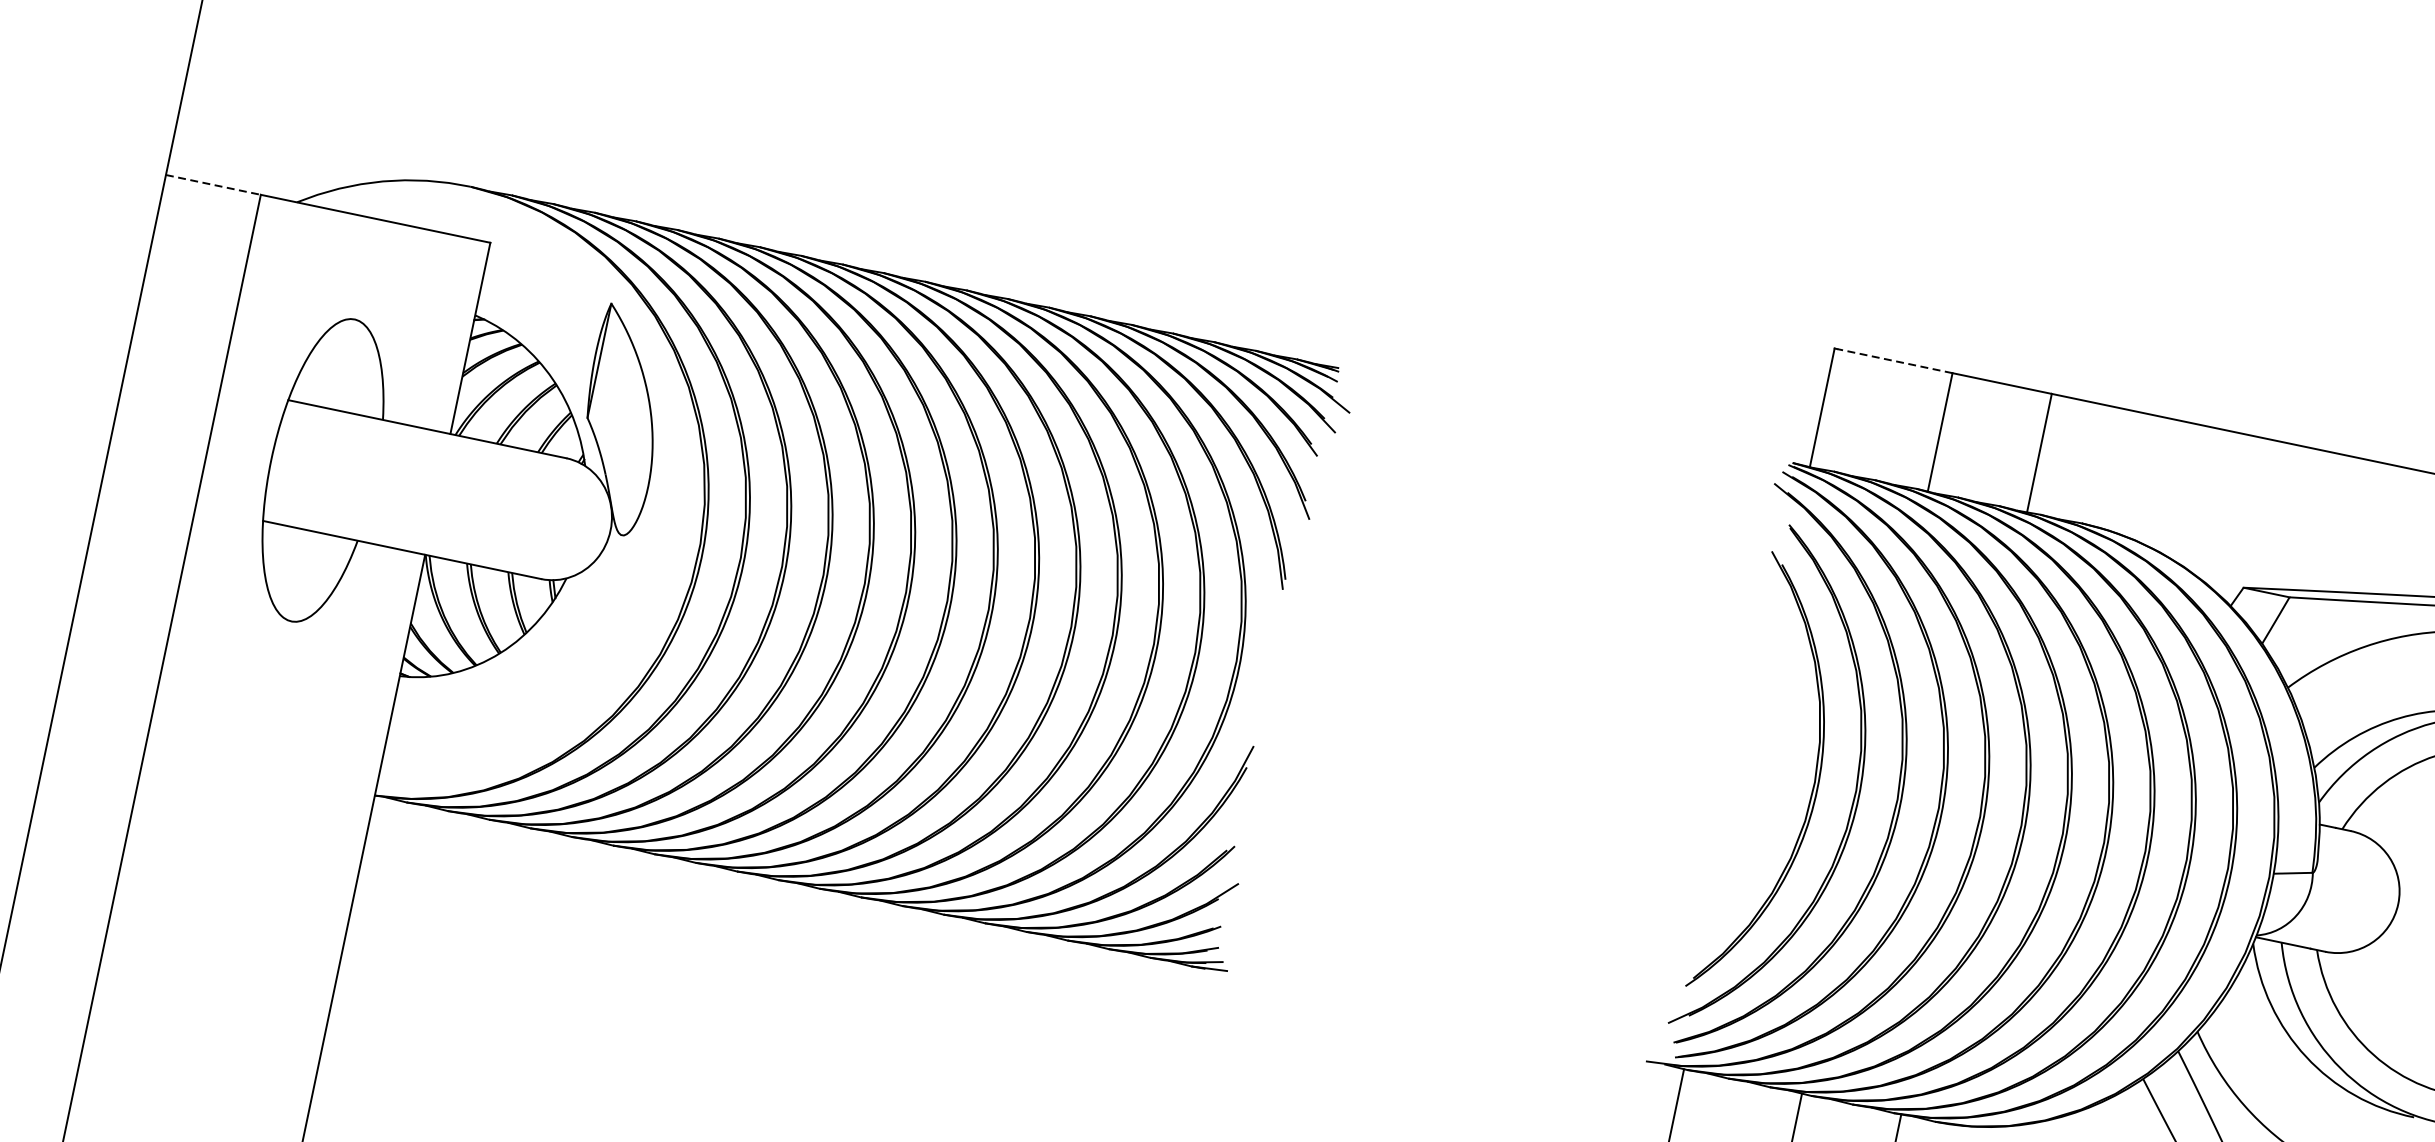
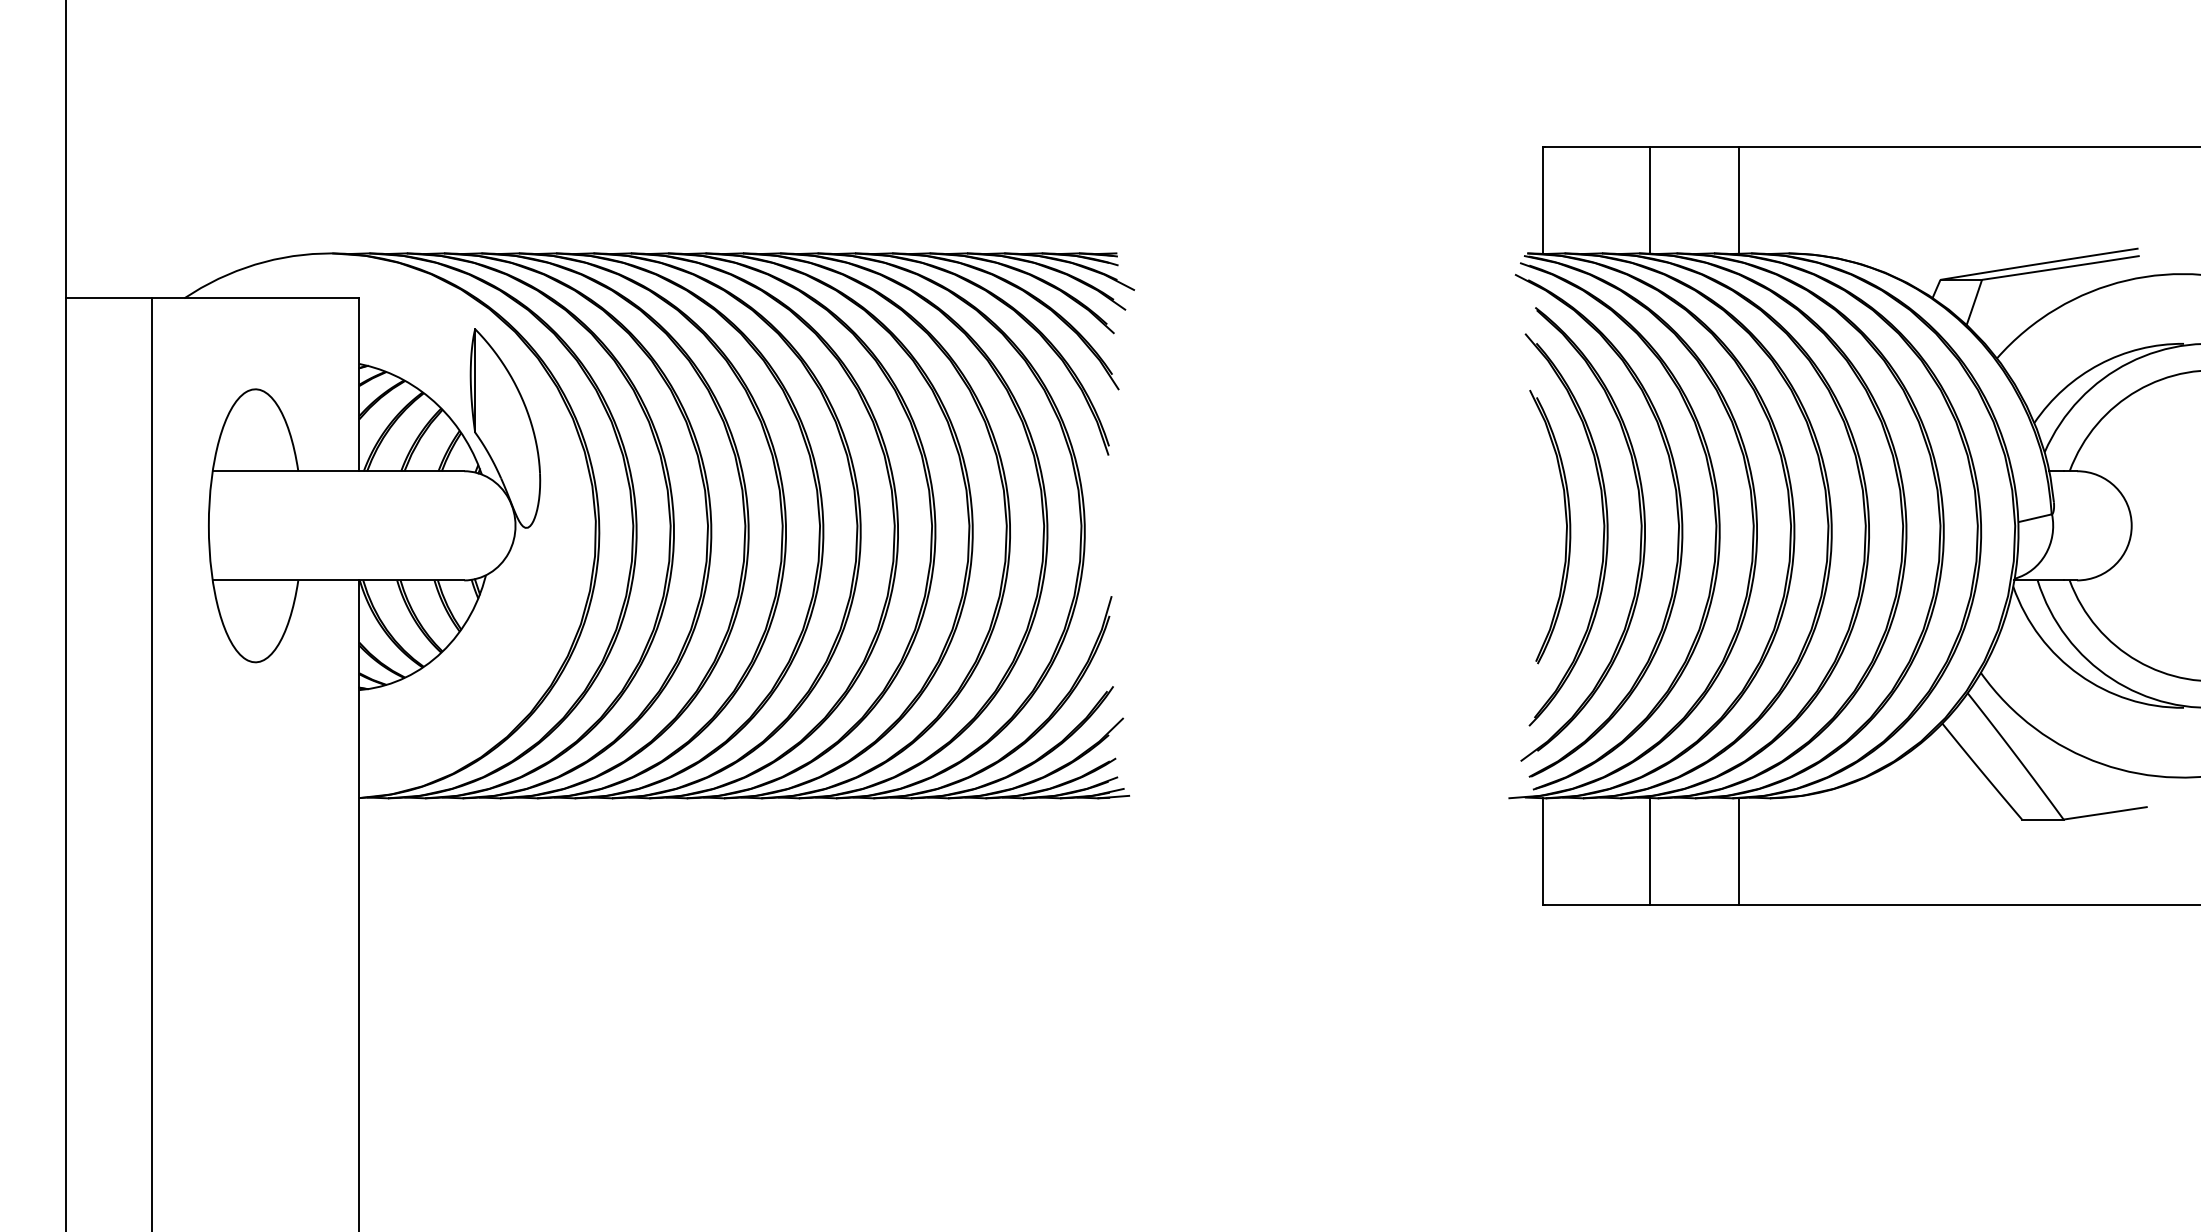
line: (212, 185) -> (108, 298), dashed -> solid
line: (1893, 360) -> (1596, 146), dashed -> solid
part: (1772, 769) -> (1565, 522), added

